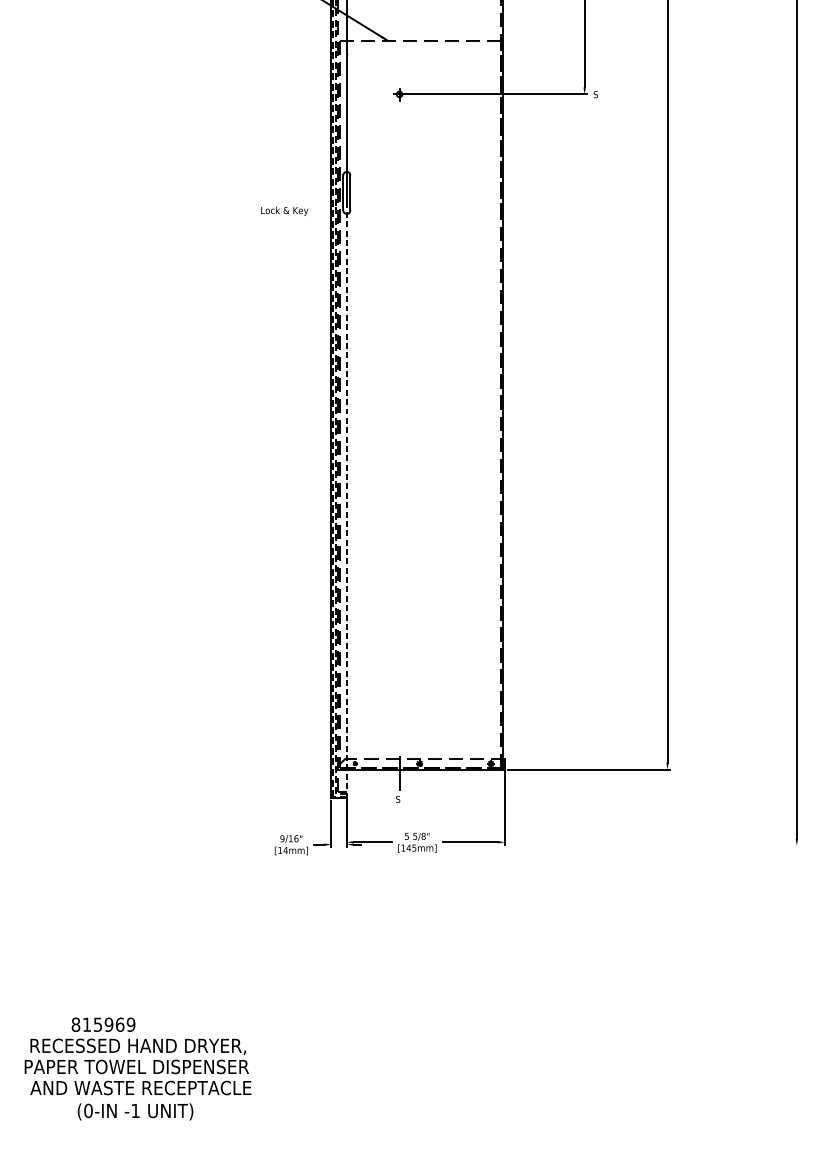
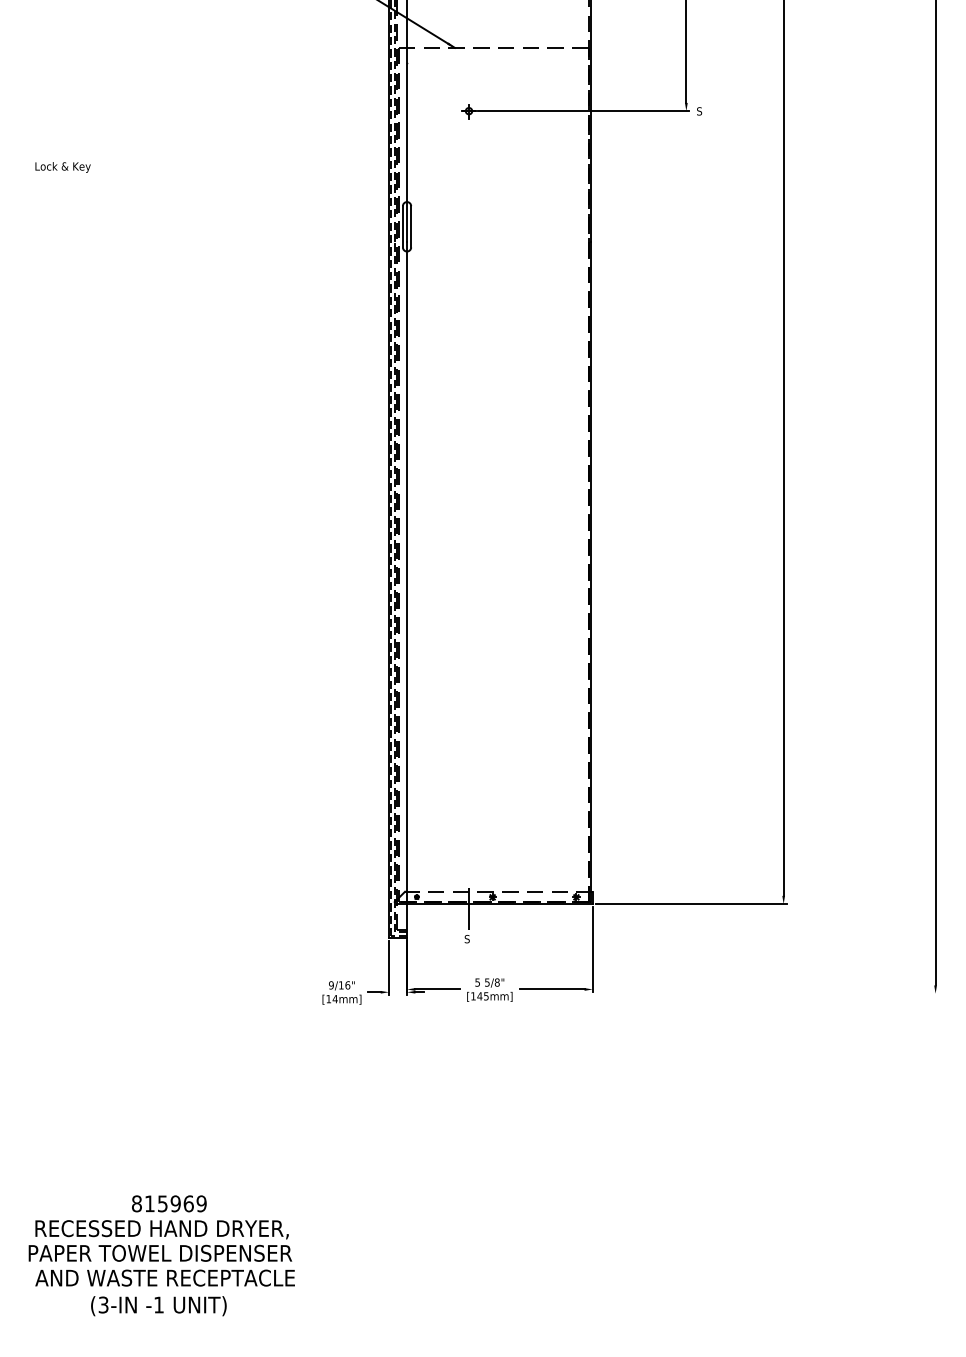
text: (284, 211) -> (62, 167), moved
line: (347, 502) -> (407, 590), dashed -> solid
text: (103, 1024) -> (169, 1203), moved
text: (88, 1110) -> (103, 1304), (0-IN -> (3-IN

